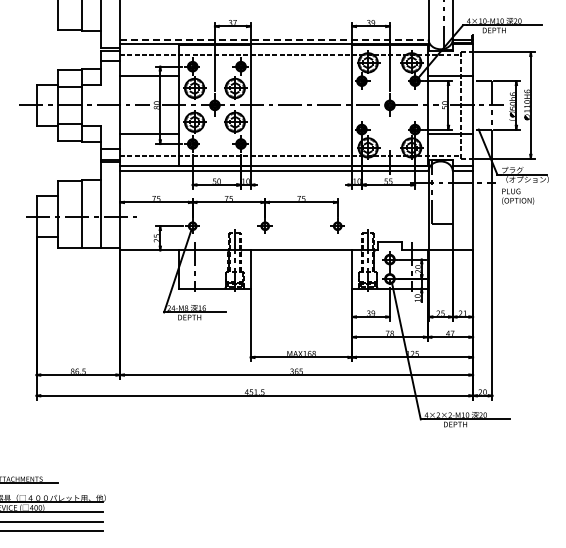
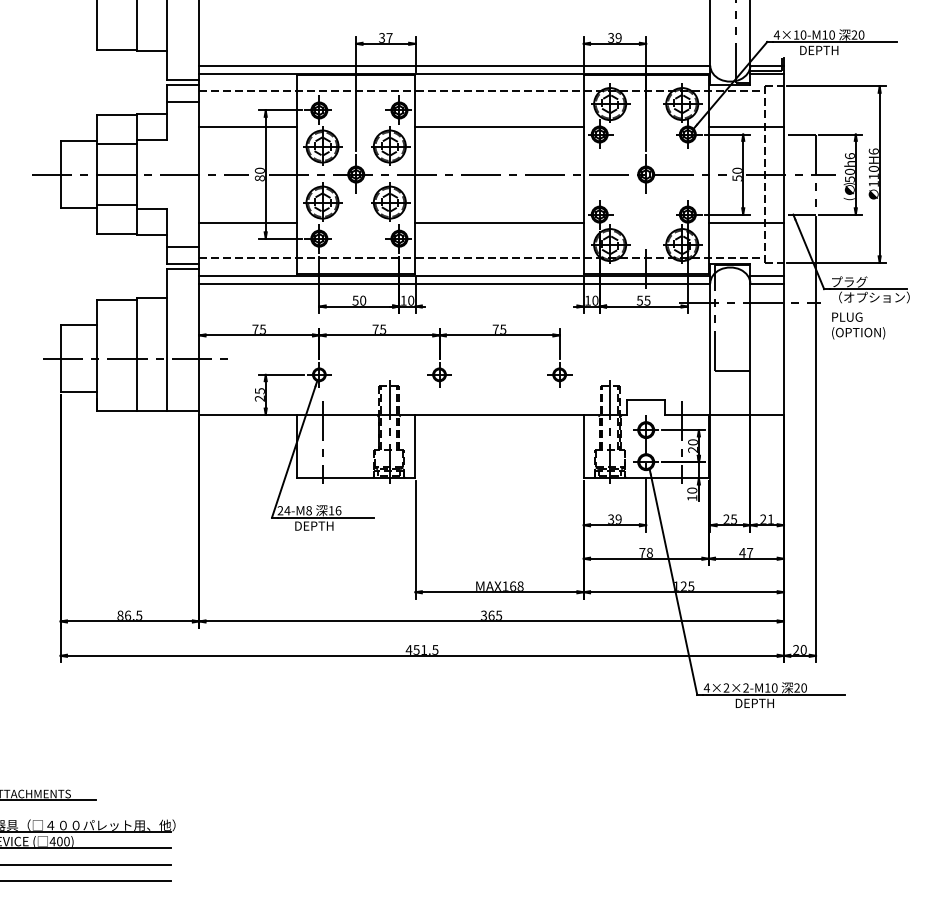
line: (274, 39) -> (454, 65), dashed -> solid
line: (301, 76) -> (499, 126), added
line: (301, 134) -> (499, 222), added

